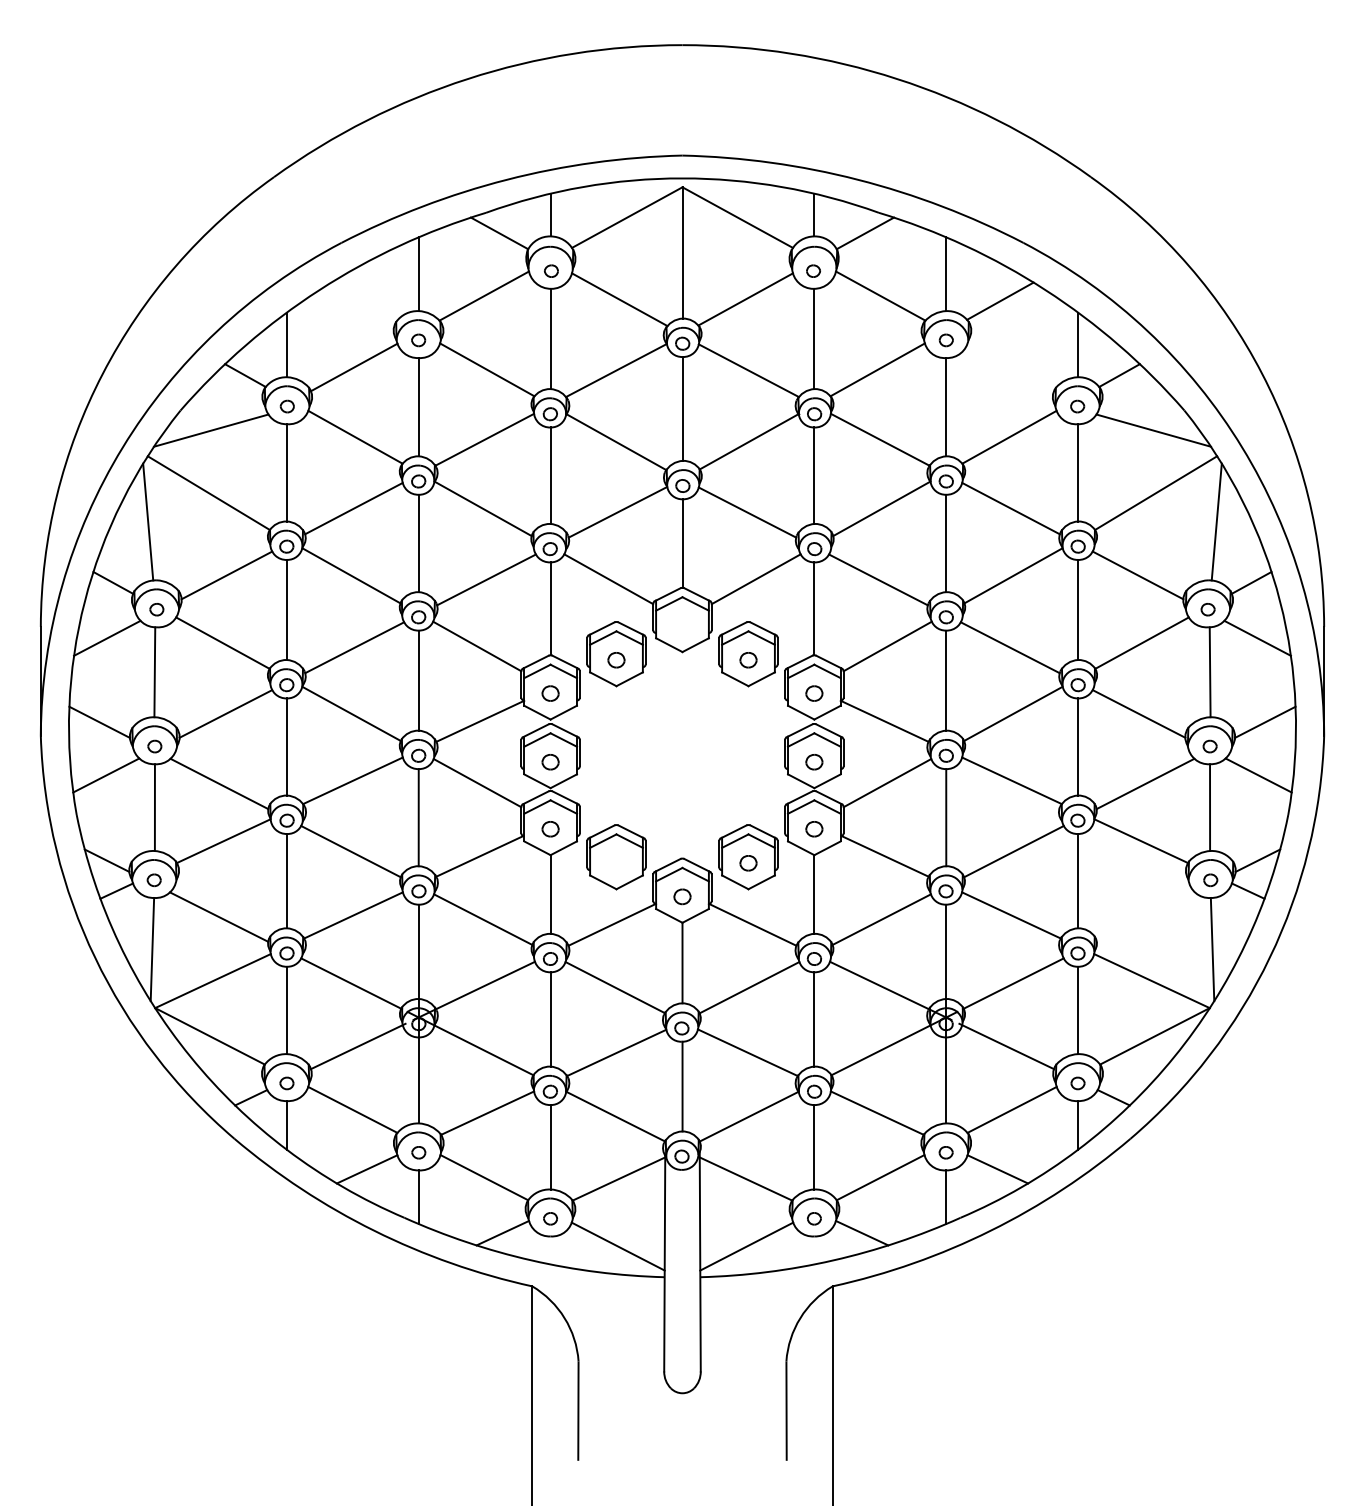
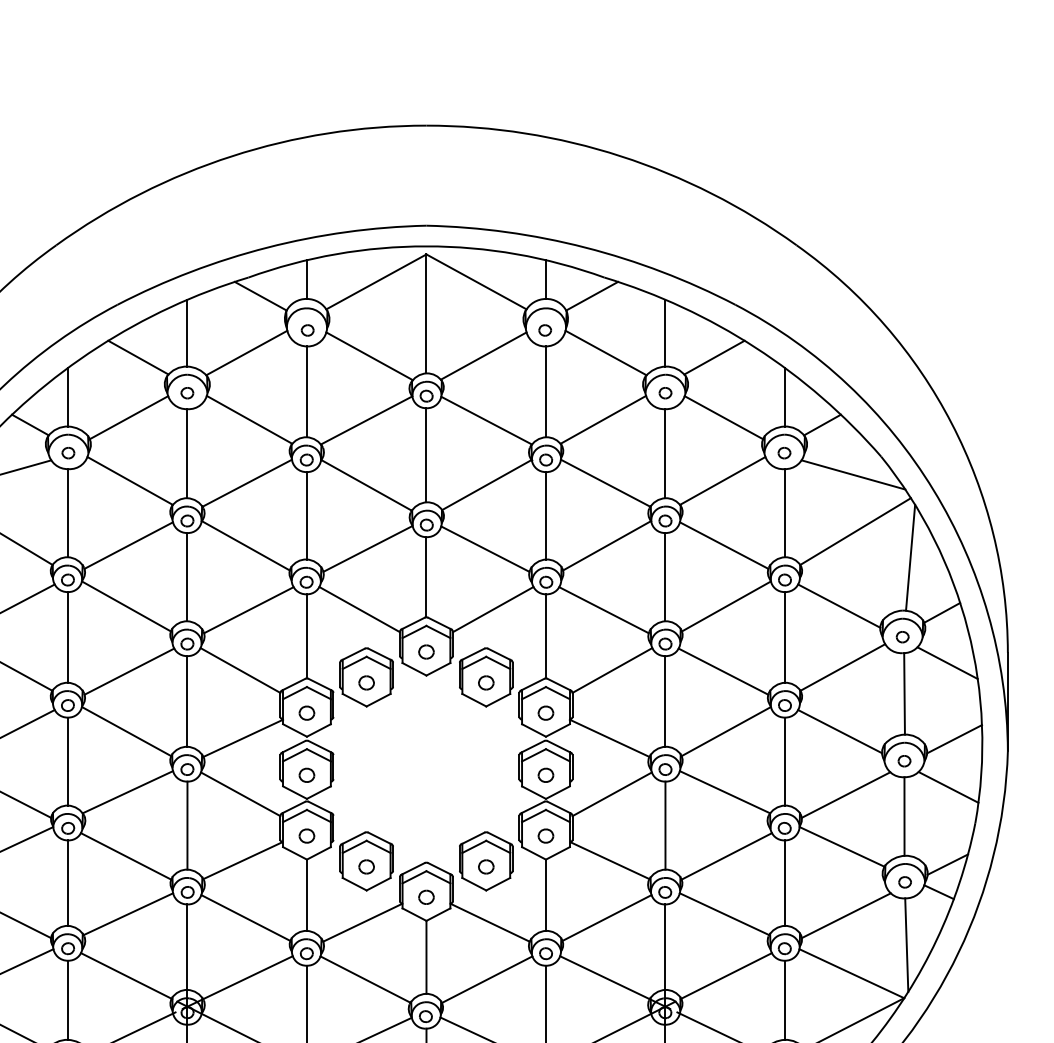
line: (364, 300) -> (138, 357), added
line: (1010, 367) -> (723, 417), added
part: (682, 625) -> (426, 651), added
part: (616, 863) -> (366, 867), added
line: (1145, 916) -> (845, 915), added

